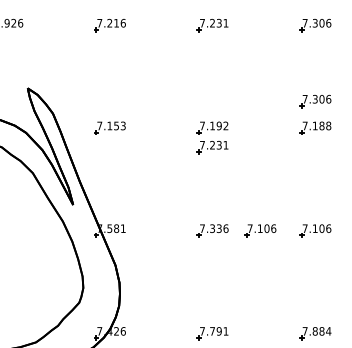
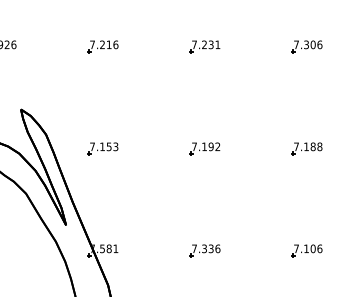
part: (315, 101) -> (306, 122), removed
part: (212, 147) -> (204, 168), removed
part: (260, 230) -> (252, 250), removed

